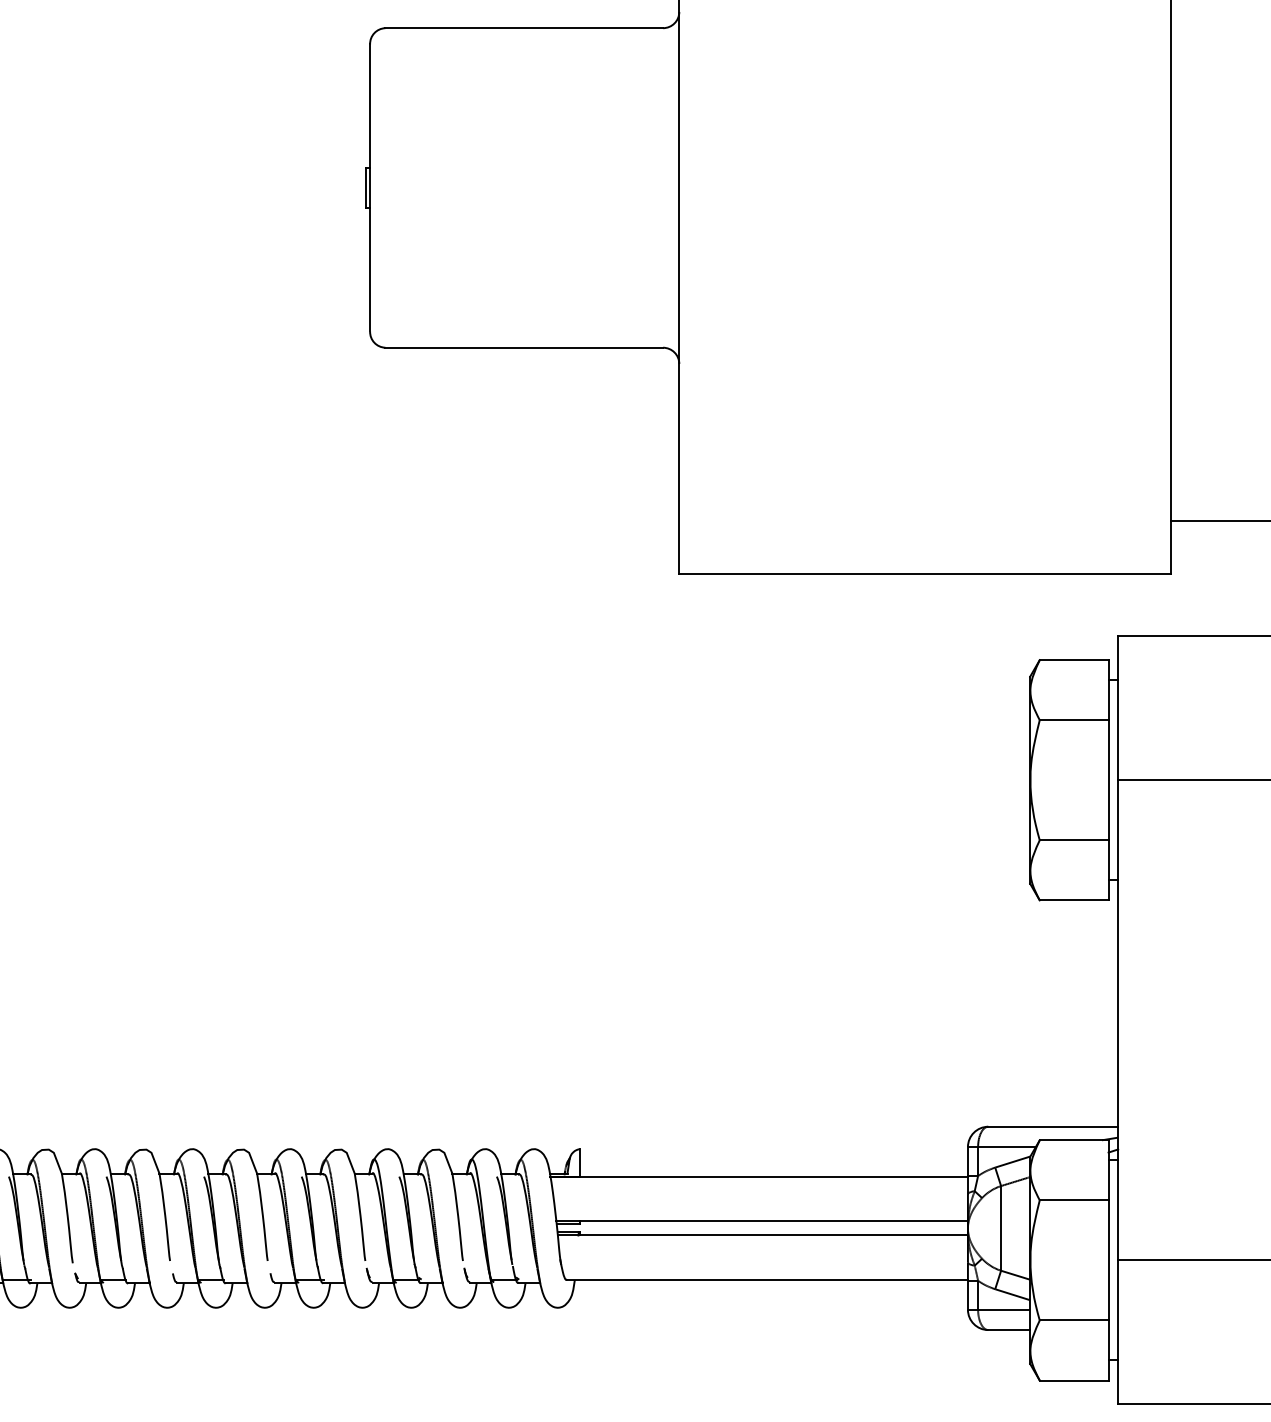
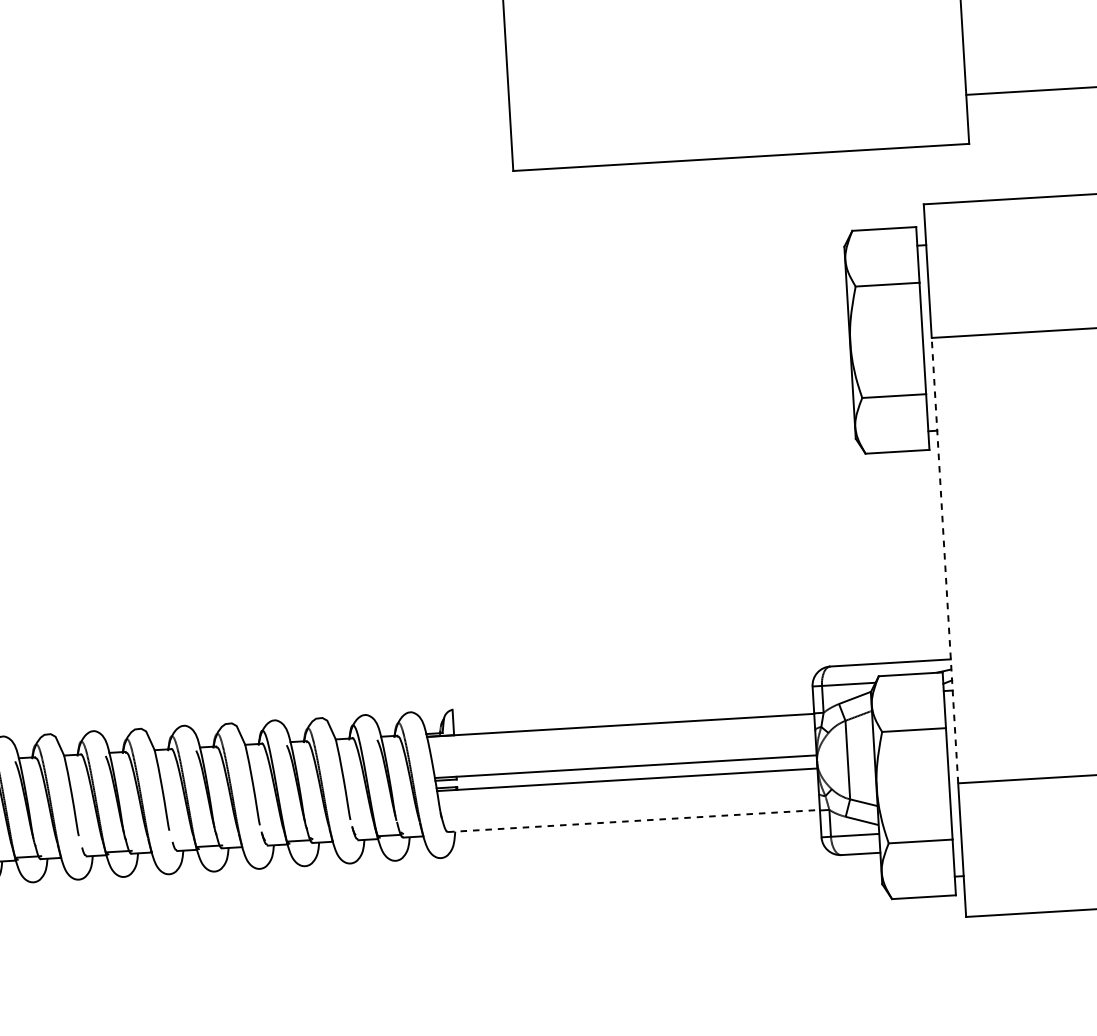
line: (1118, 1019) -> (945, 559), solid -> dashed
line: (768, 1280) -> (634, 821), solid -> dashed

